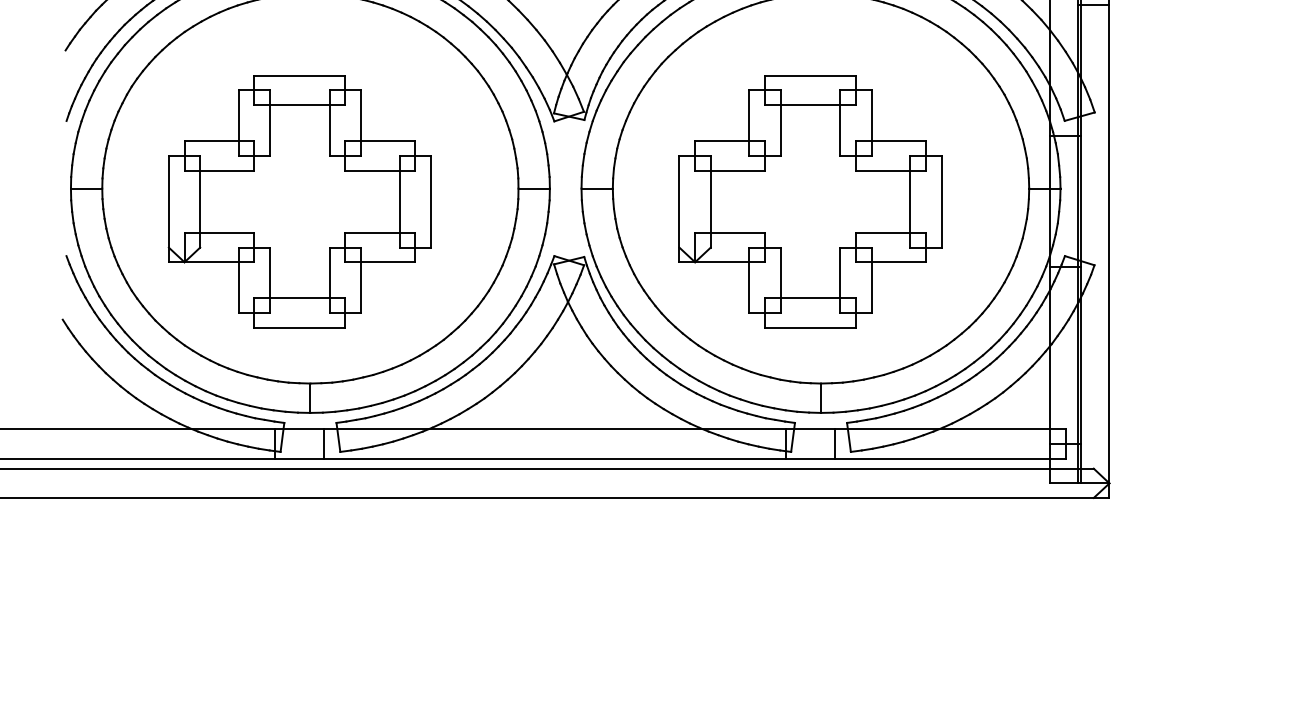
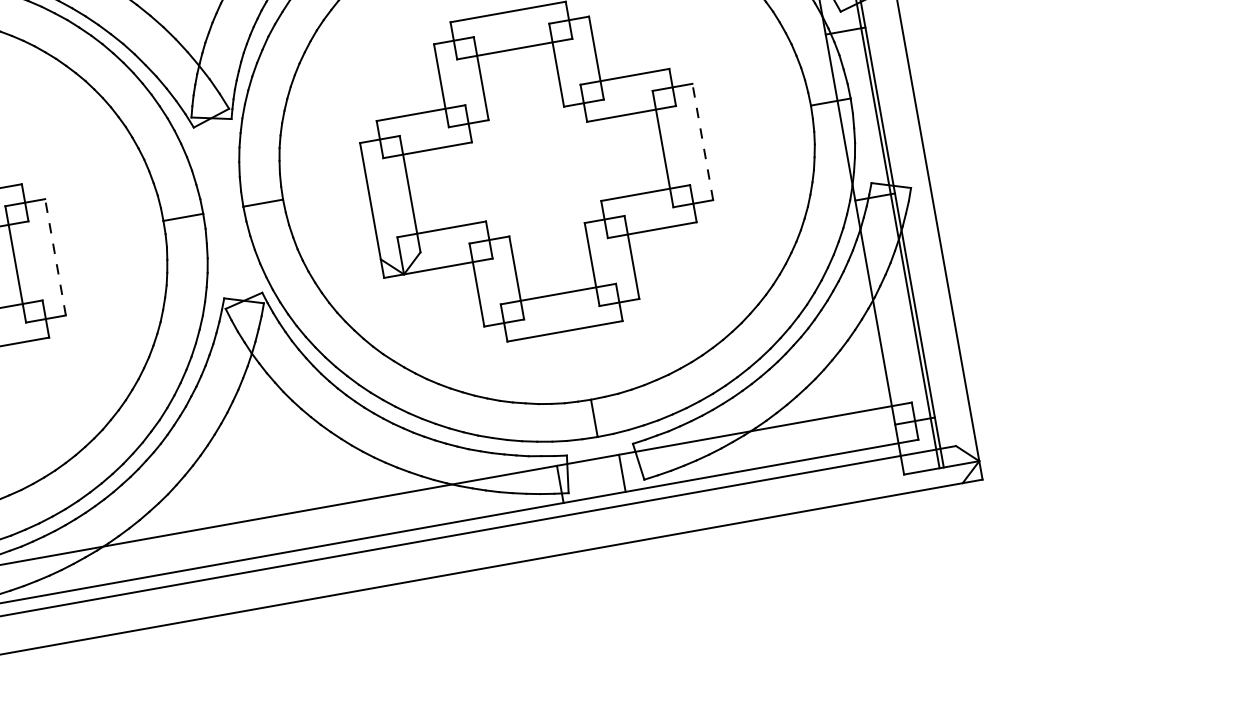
line: (431, 201) -> (56, 256), solid -> dashed
line: (941, 201) -> (702, 141), solid -> dashed

